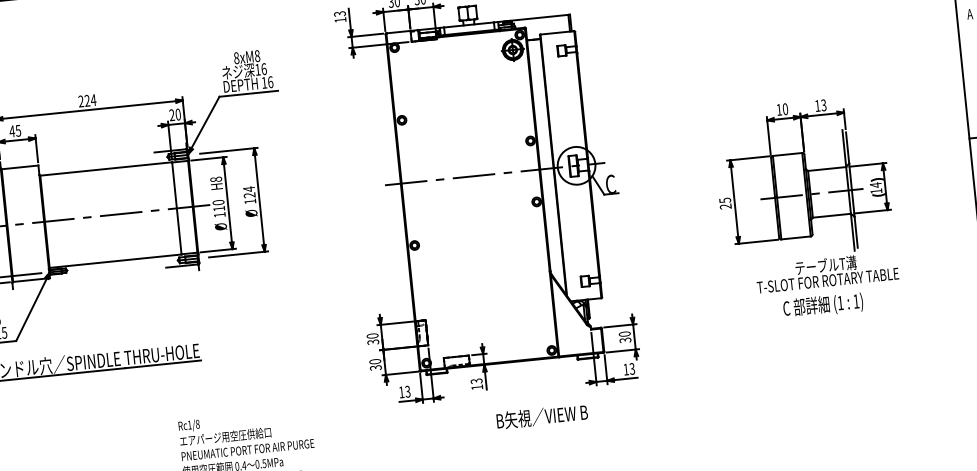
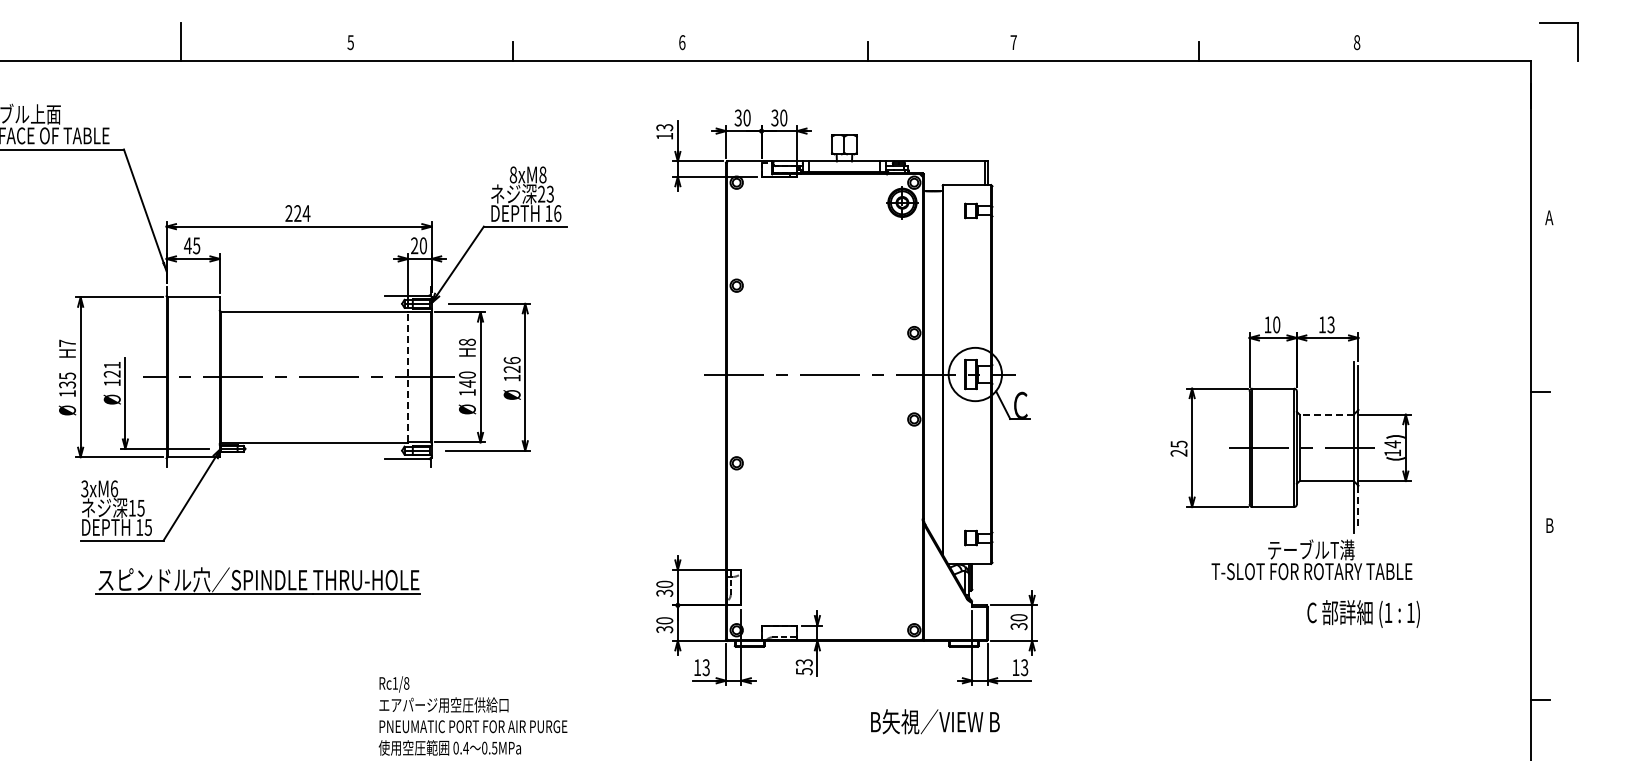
text: (261, 68) -> (546, 193), 16 -> 23
line: (826, 168) -> (1326, 414), solid -> dashed
text: (248, 189) -> (511, 360), 124 -> 126
line: (177, 207) -> (408, 376), solid -> dashed
text: (219, 208) -> (467, 383), 110 -> 140
line: (856, 232) -> (1358, 507), solid -> dashed
text: (823, 305) -> (1363, 613), moved
text: (477, 387) -> (804, 671), 13 -> 53
text: (542, 416) -> (935, 721), moved

